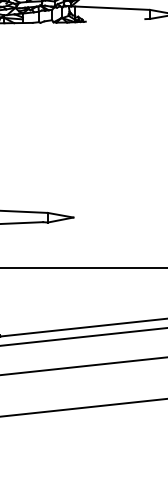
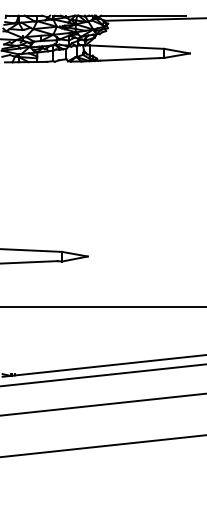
line: (115, 20) -> (129, 59), added

